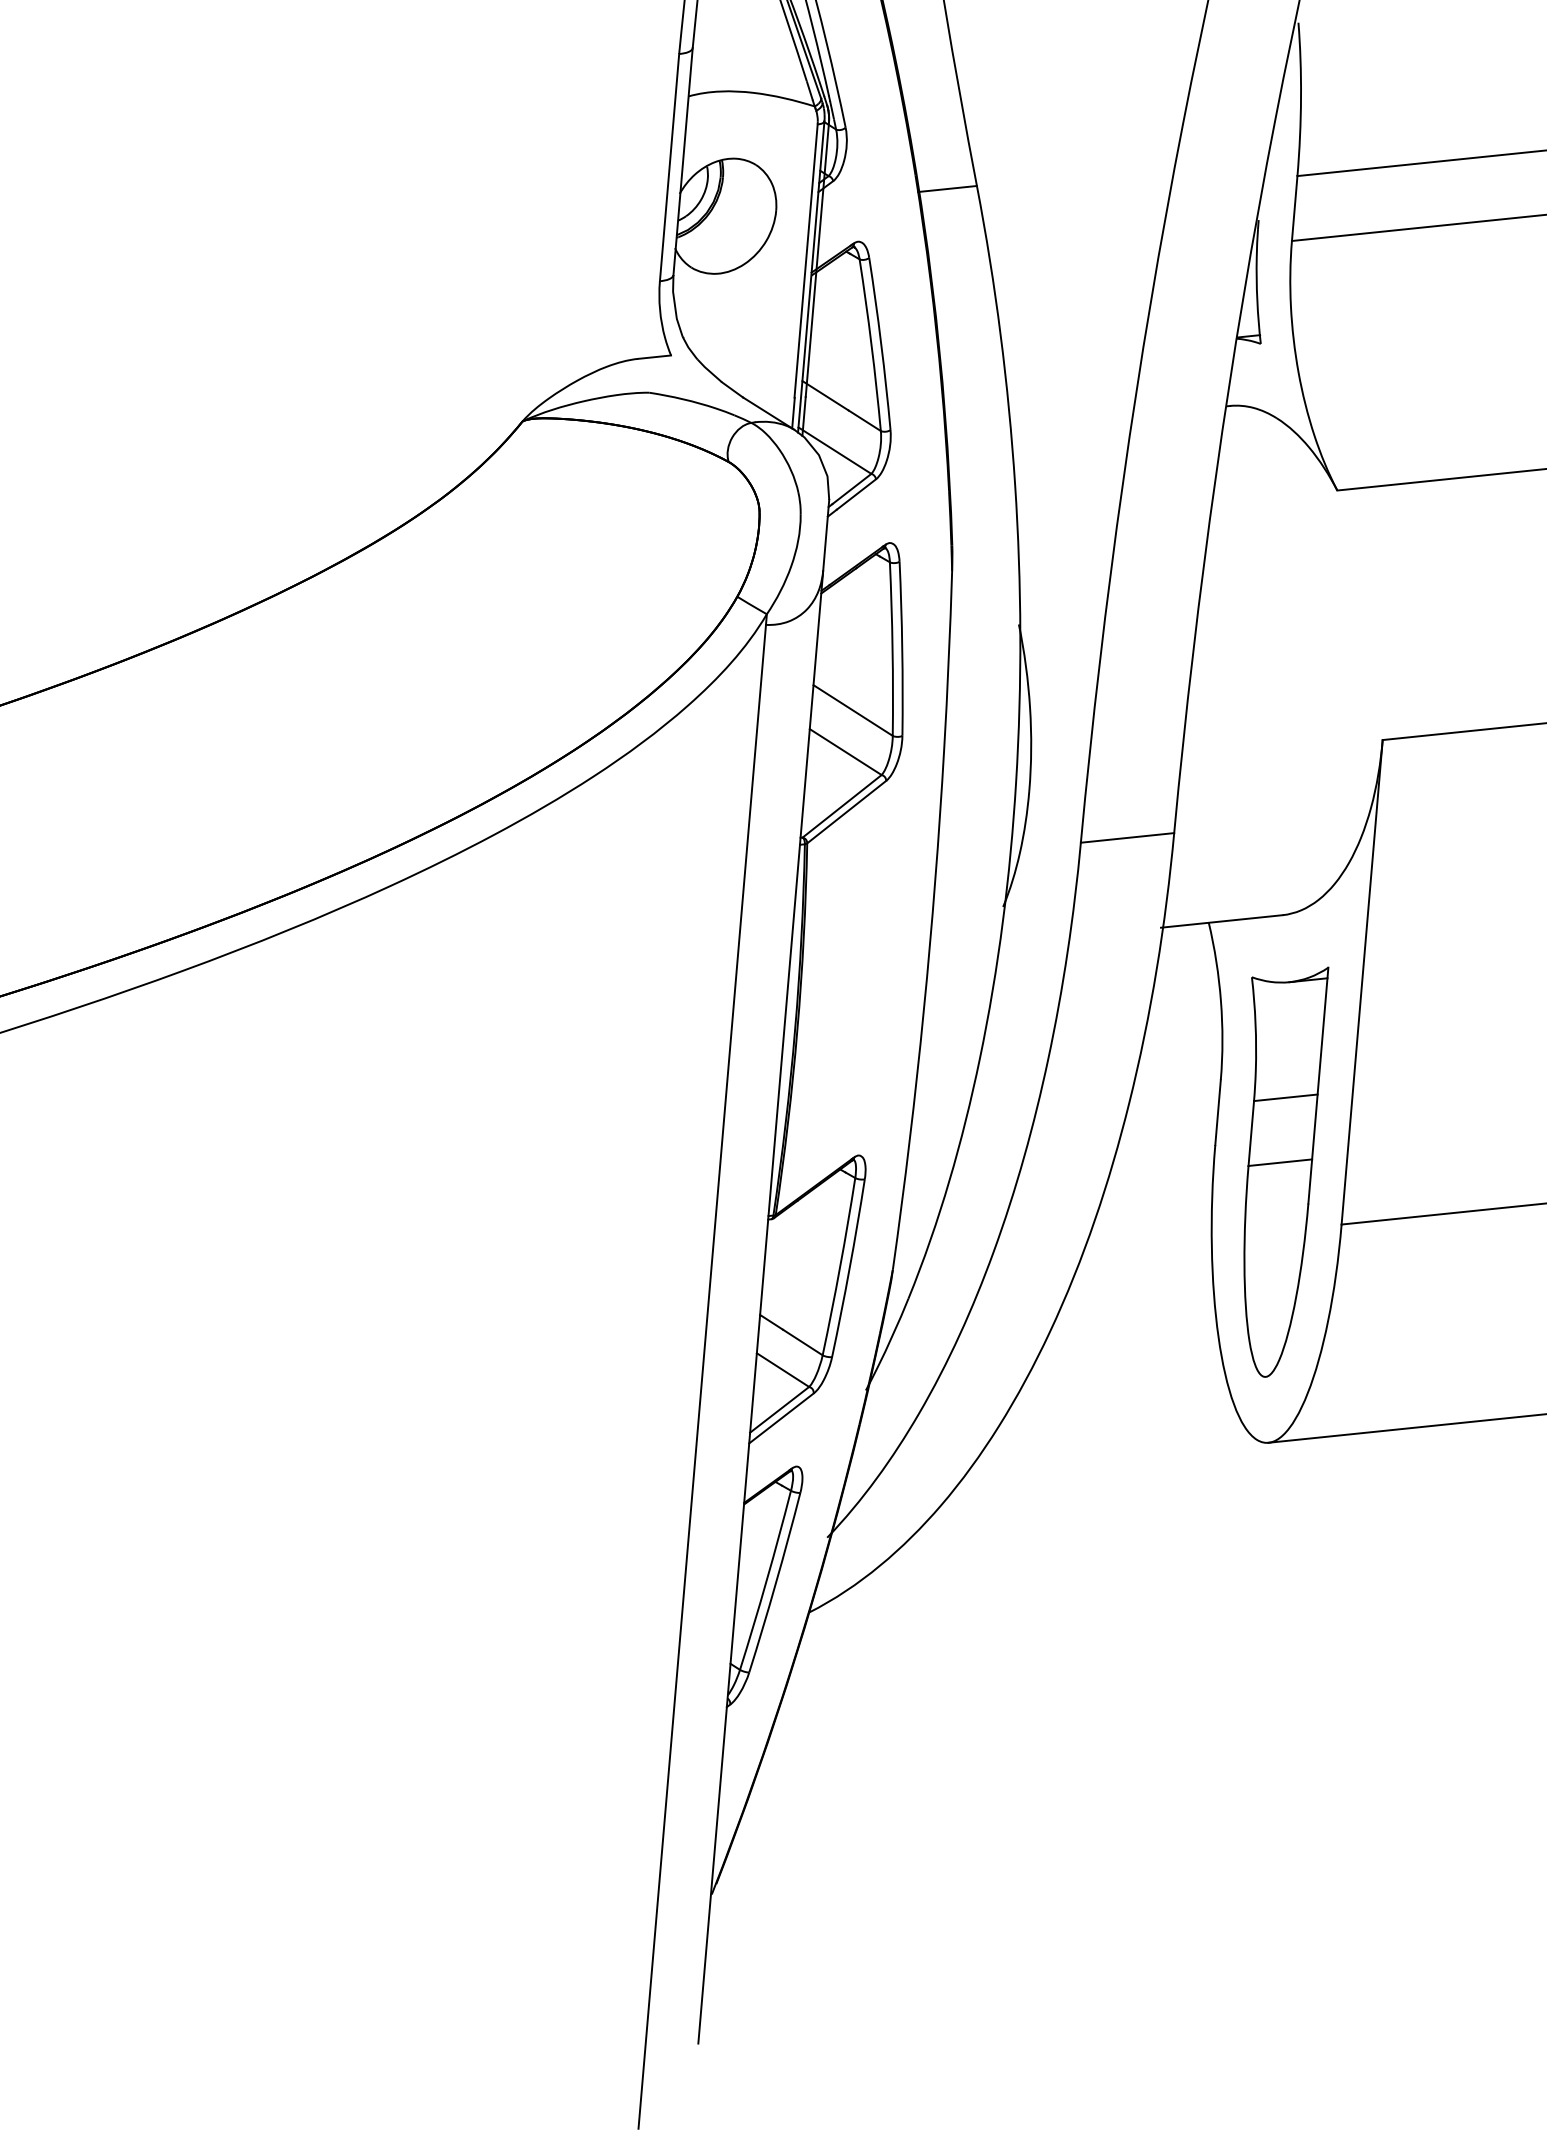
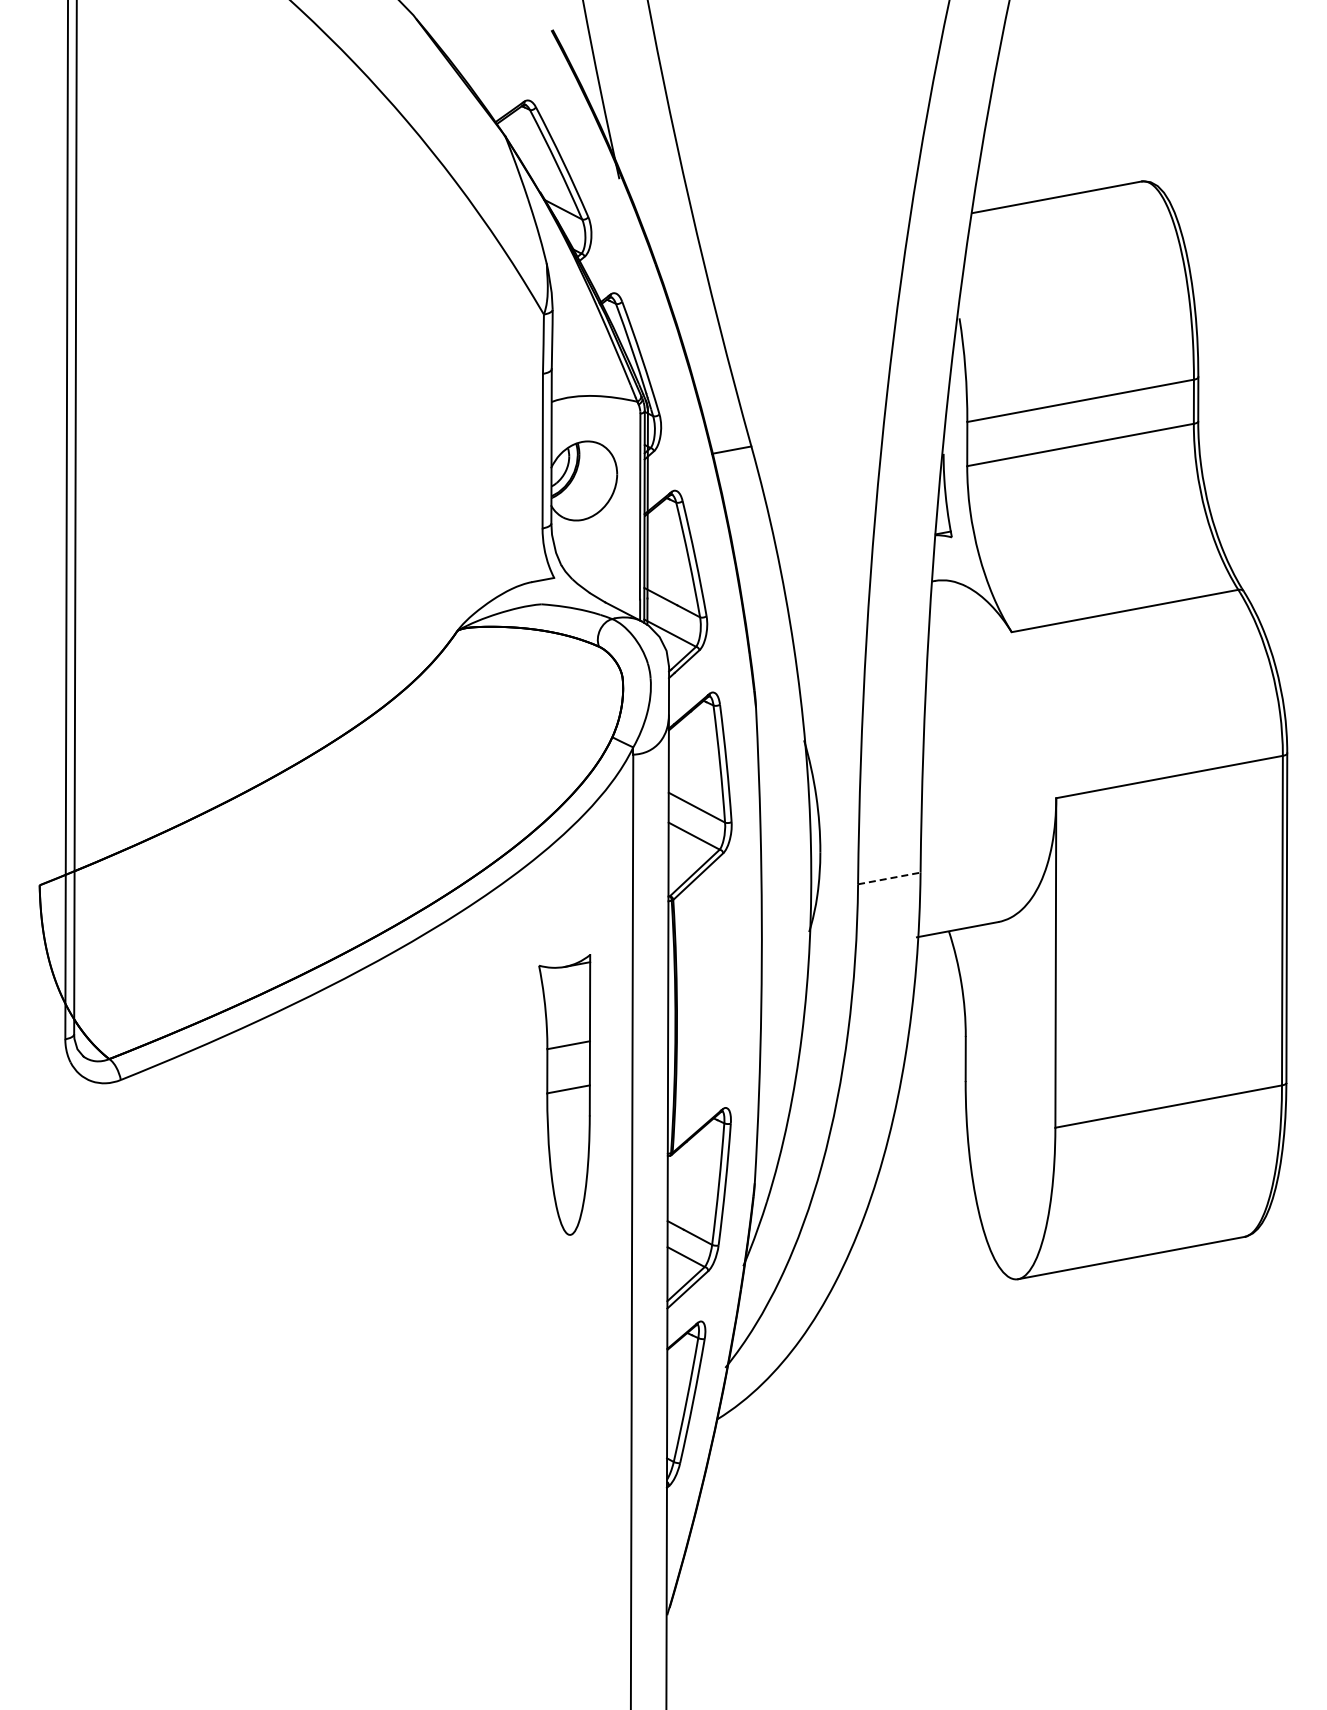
line: (1127, 837) -> (889, 878), solid -> dashed
part: (1273, 1169) -> (564, 1094), moved

